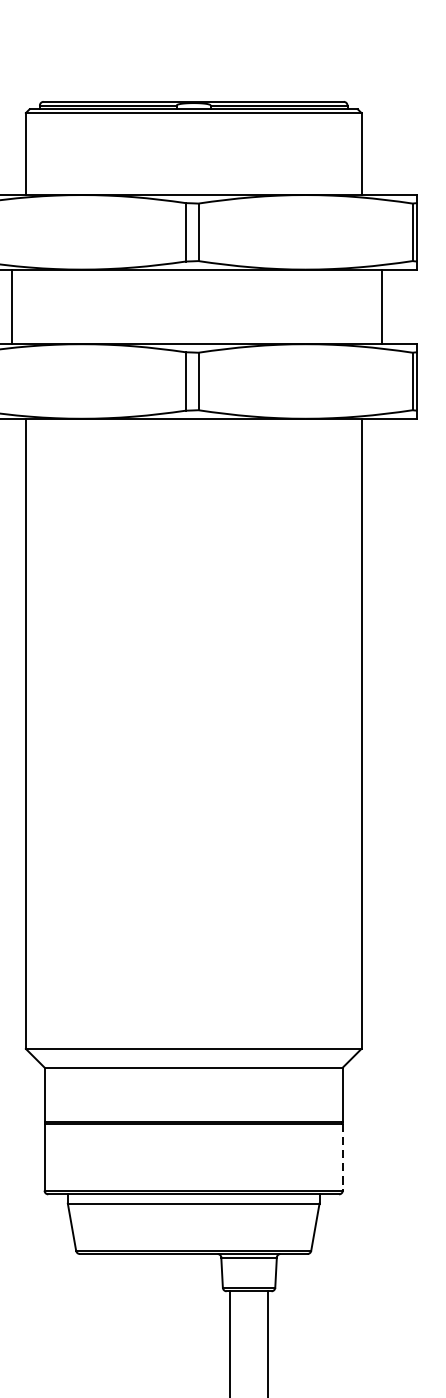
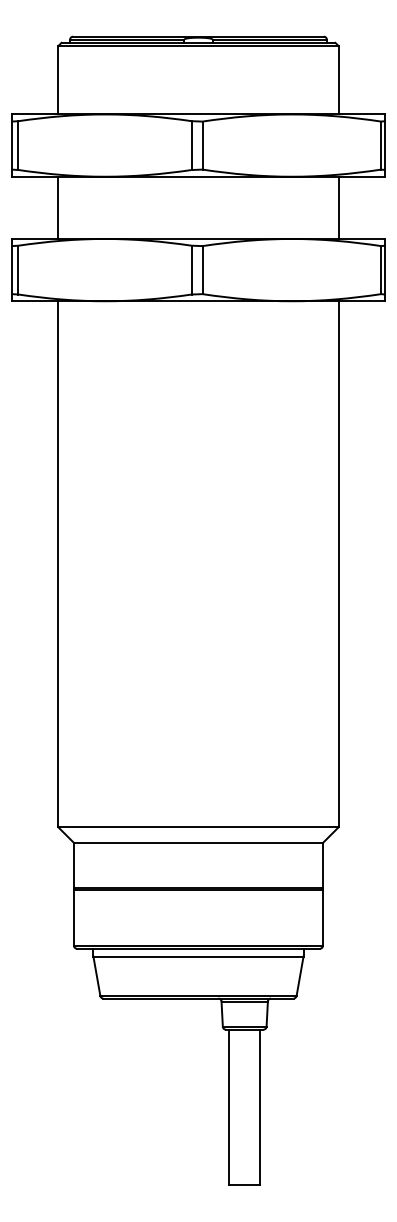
line: (11, 306) -> (58, 207), moved
line: (381, 306) -> (338, 207), moved
line: (343, 1158) -> (323, 918), dashed -> solid

